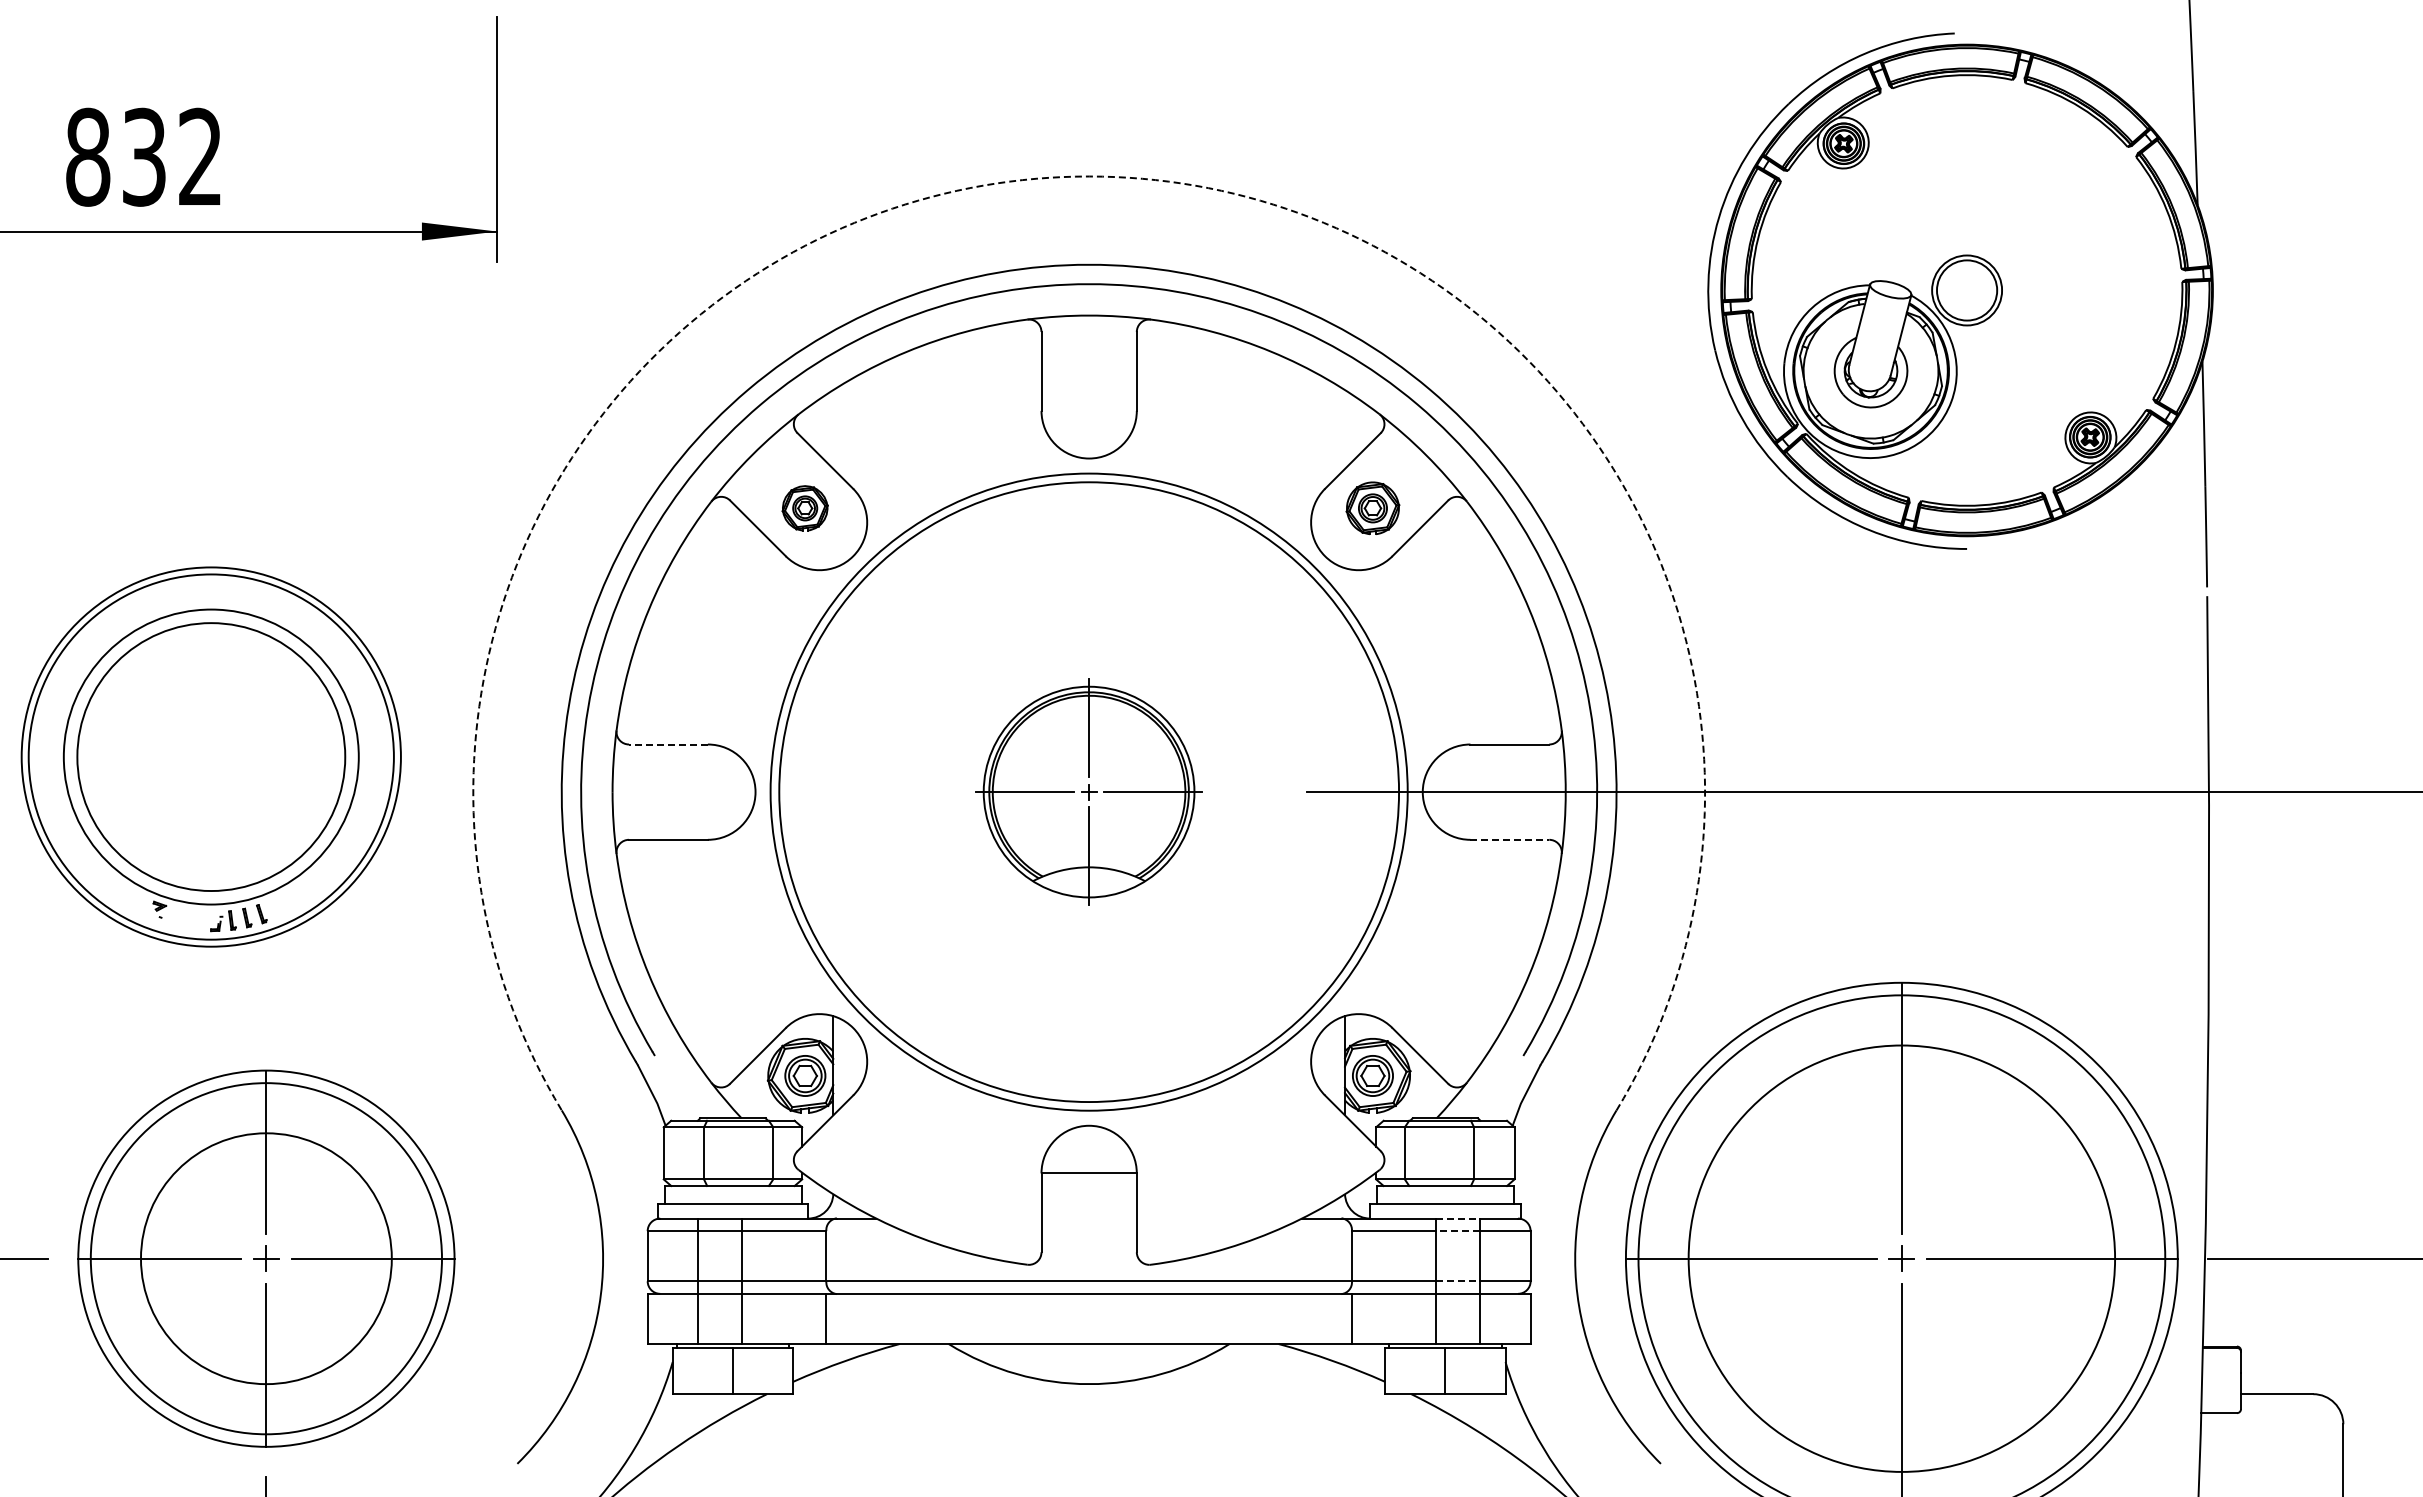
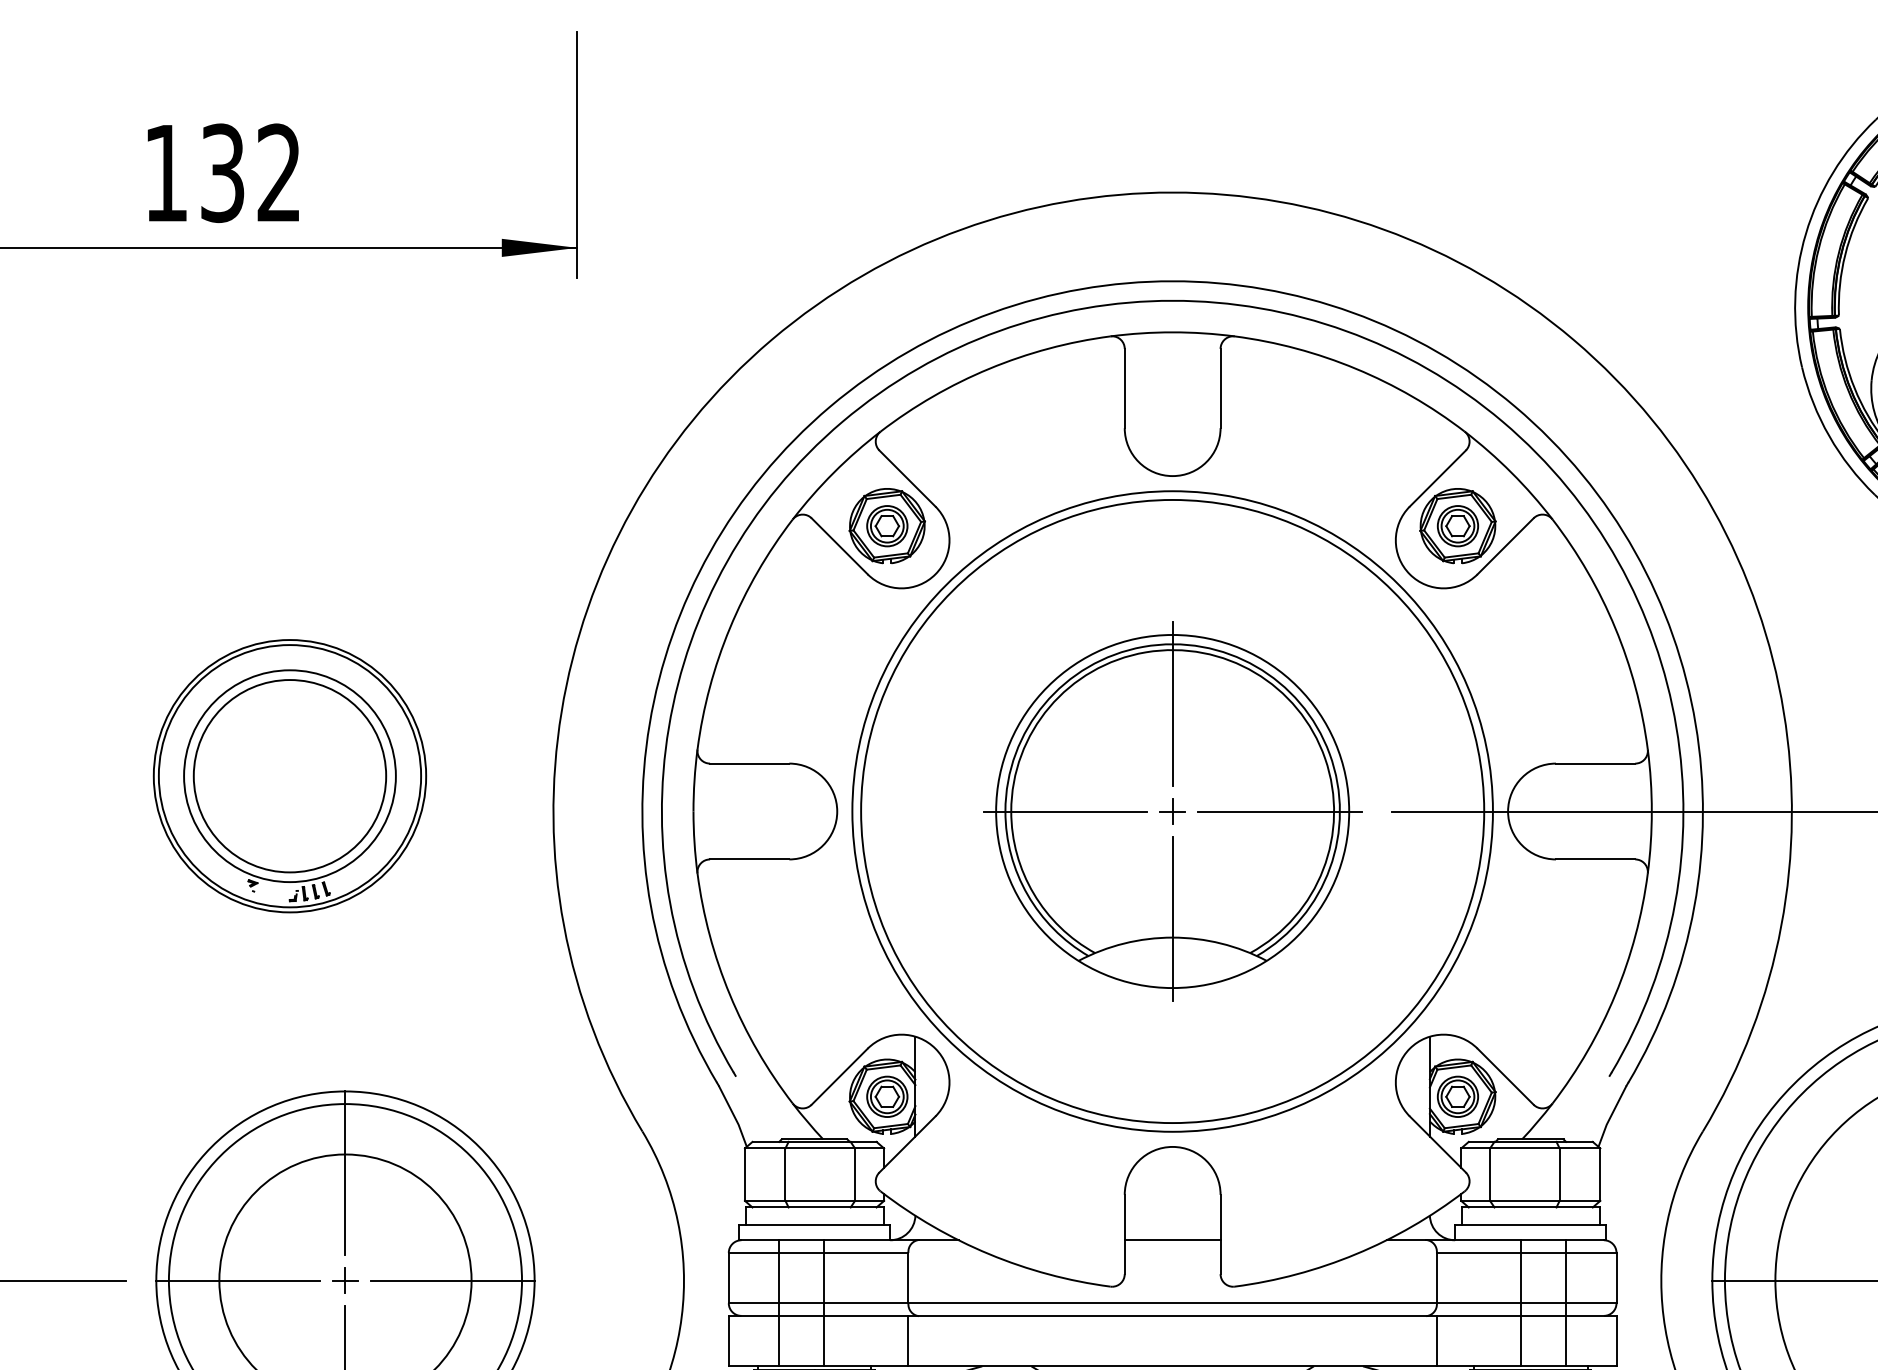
text: (88, 156) -> (166, 172), 832 -> 132
arc: (1089, 176) -> (1173, 192), dashed -> solid
part: (804, 508) -> (886, 526), size x1.67
part: (1372, 508) -> (1457, 526), size x1.43
line: (667, 744) -> (748, 763), dashed -> solid
part: (210, 756) -> (289, 775), size x0.71
part: (1088, 791) -> (1172, 810), size x1.67
line: (1510, 839) -> (1596, 859), dashed -> solid
line: (1088, 1172) -> (1172, 1240), moved
line: (1458, 1218) -> (1543, 1240), dashed -> solid
line: (1457, 1231) -> (1542, 1253), dashed -> solid
line: (1458, 1281) -> (1543, 1303), dashed -> solid

